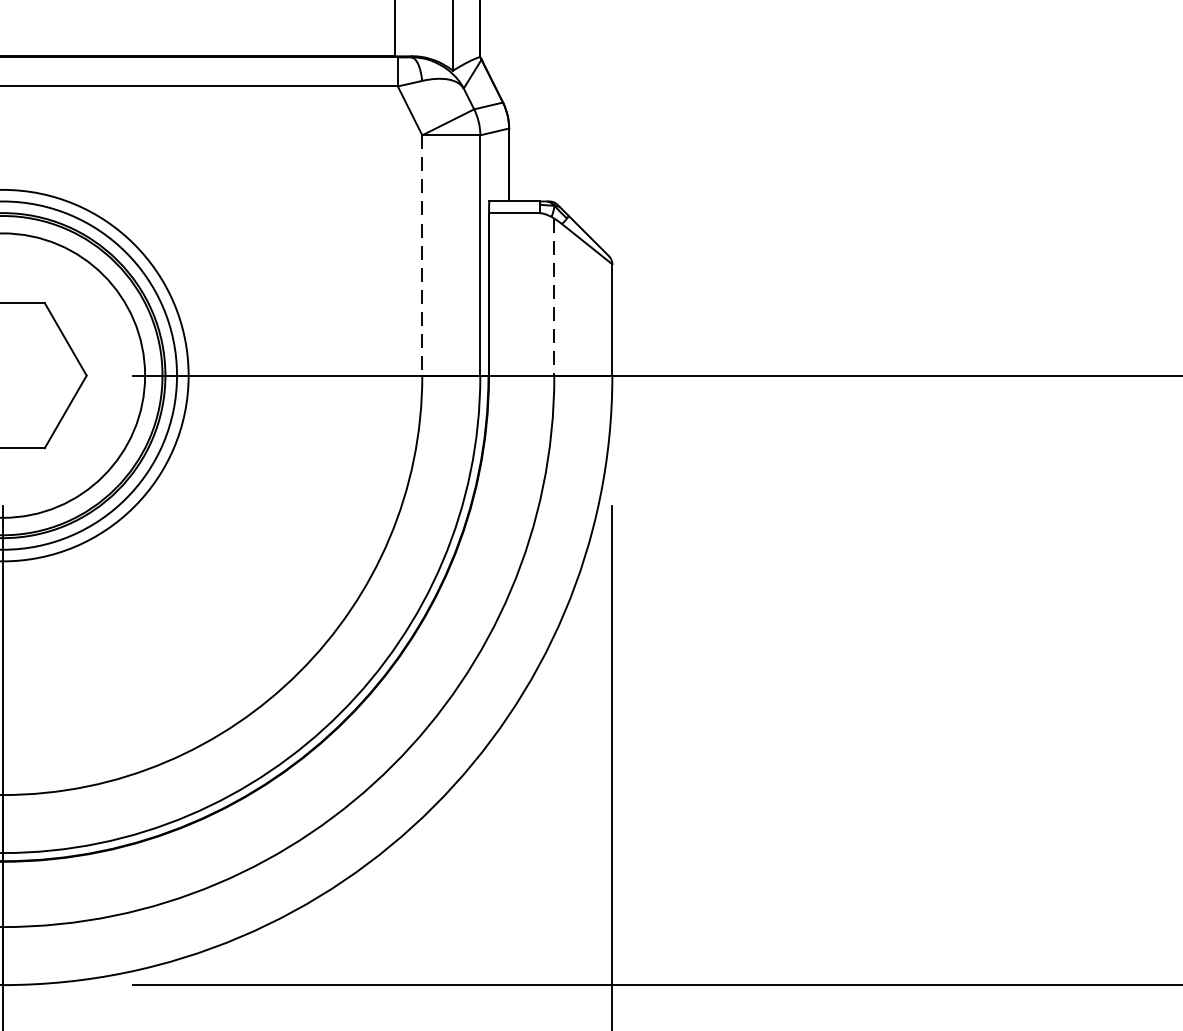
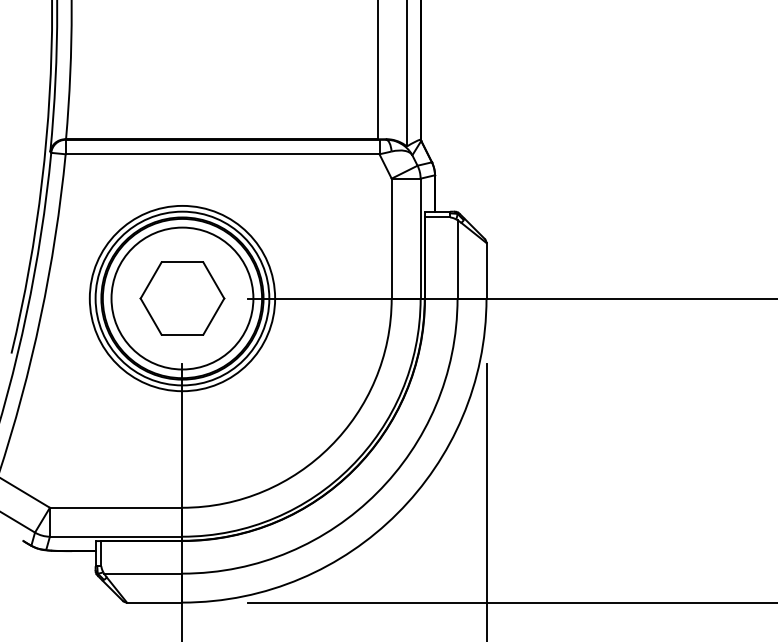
line: (421, 255) -> (391, 238), dashed -> solid
line: (554, 297) -> (457, 259), dashed -> solid

